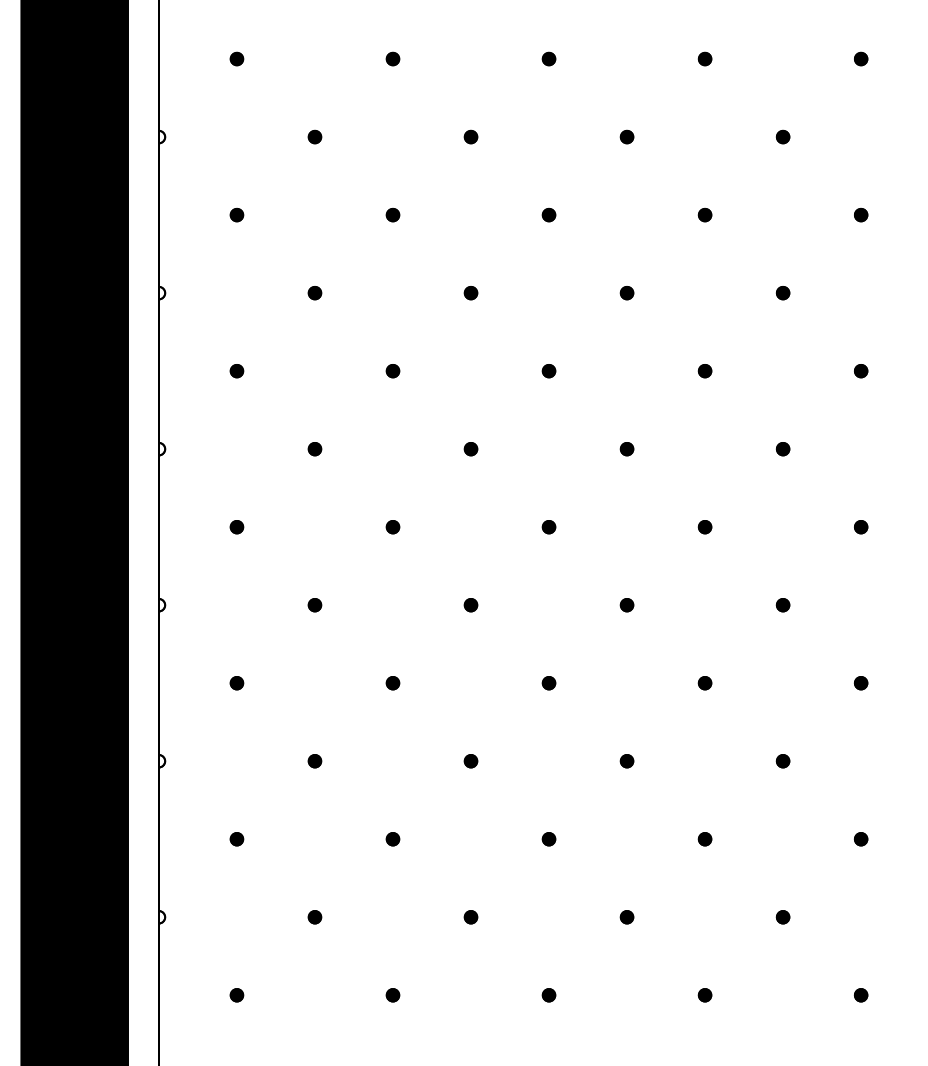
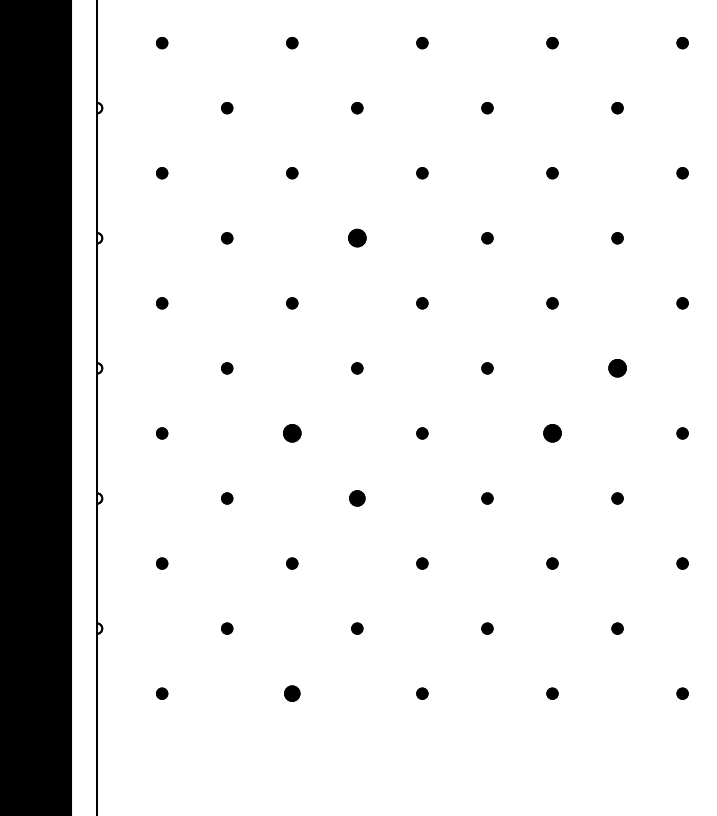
part: (470, 449) -> (356, 238), size x1.6
part: (782, 605) -> (617, 368), size x1.6
part: (392, 683) -> (291, 433), size x1.6
part: (704, 683) -> (552, 433), size x1.6
part: (470, 761) -> (356, 498), size x1.4
part: (392, 995) -> (291, 693), size x1.4

